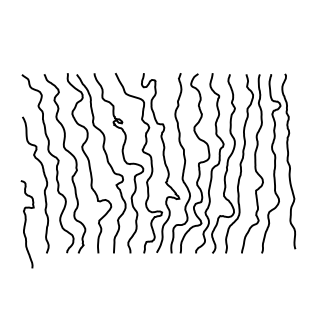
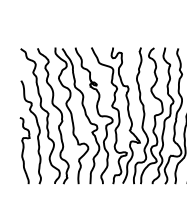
curve: (25, 224) -> (23, 150), moved

